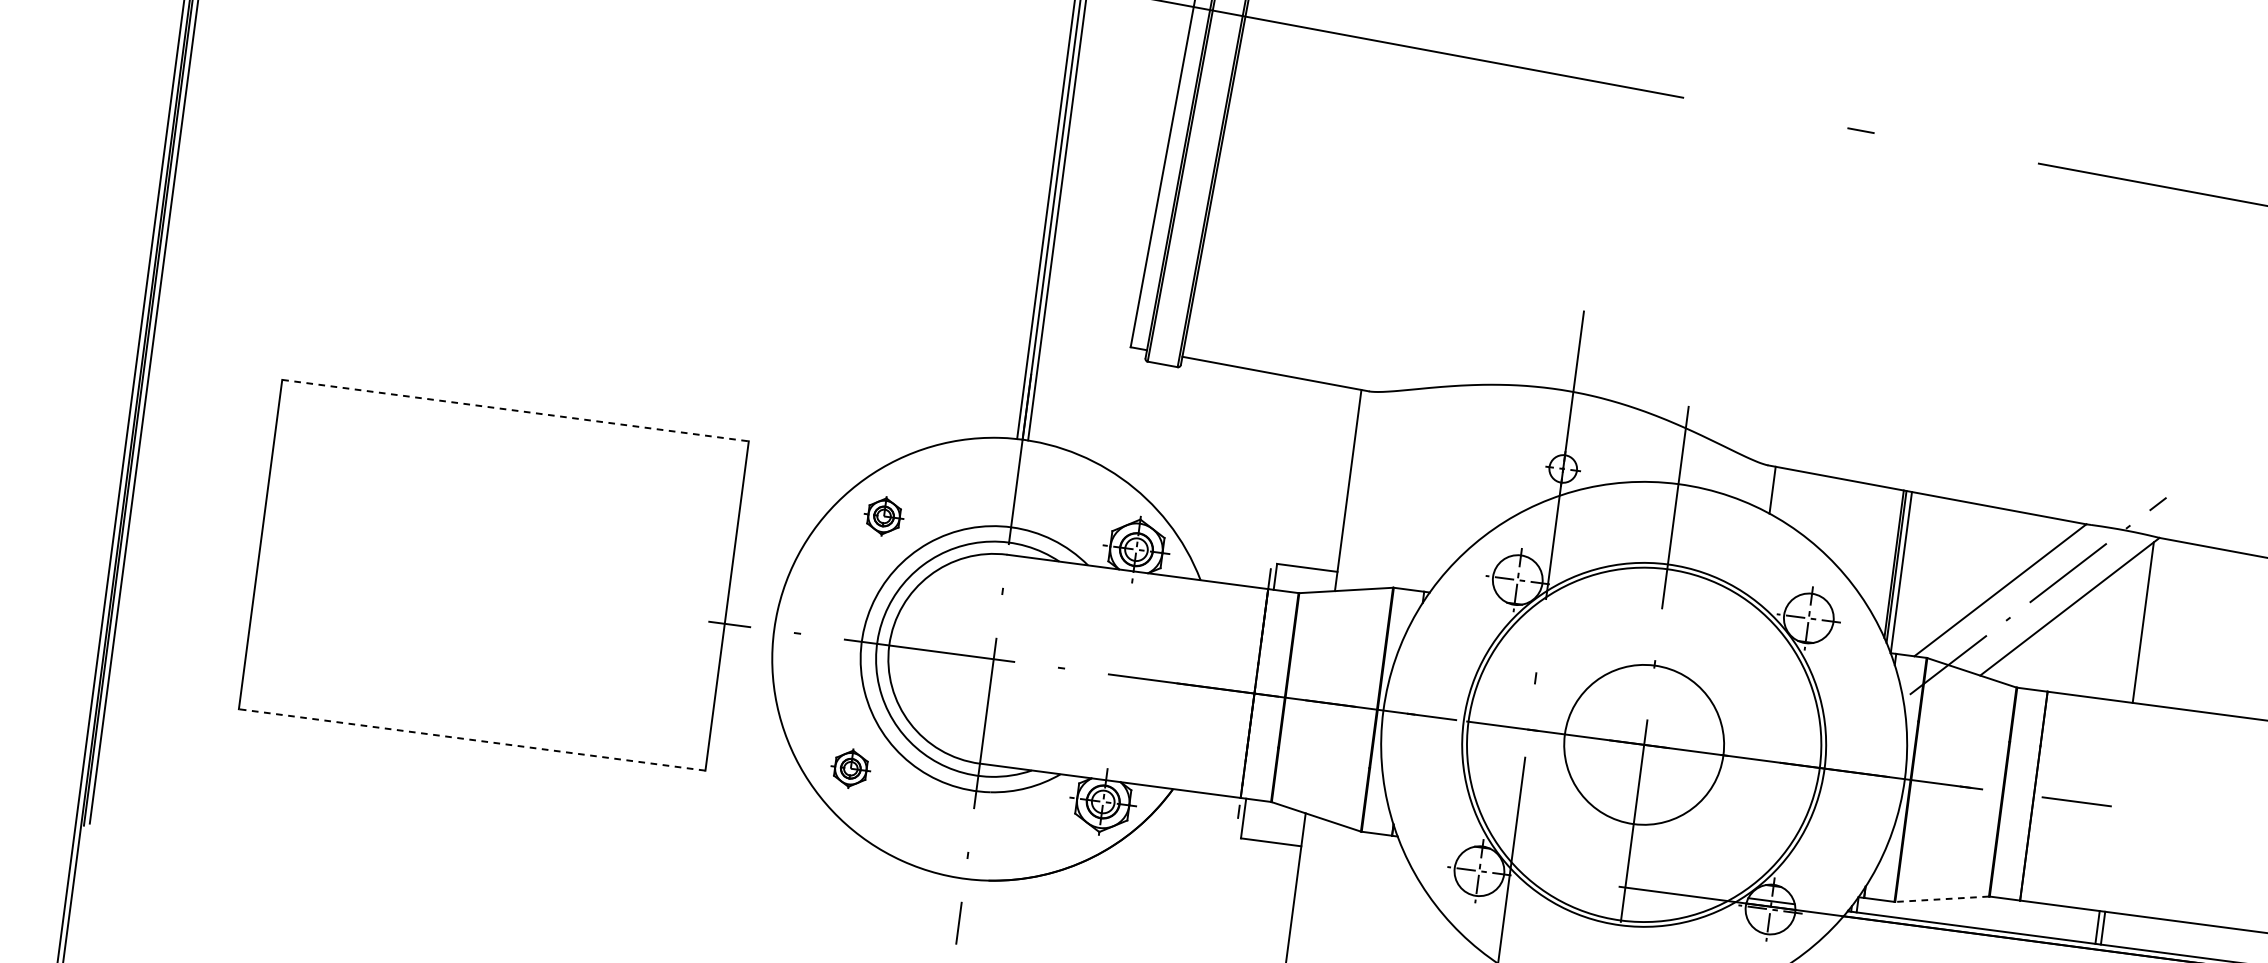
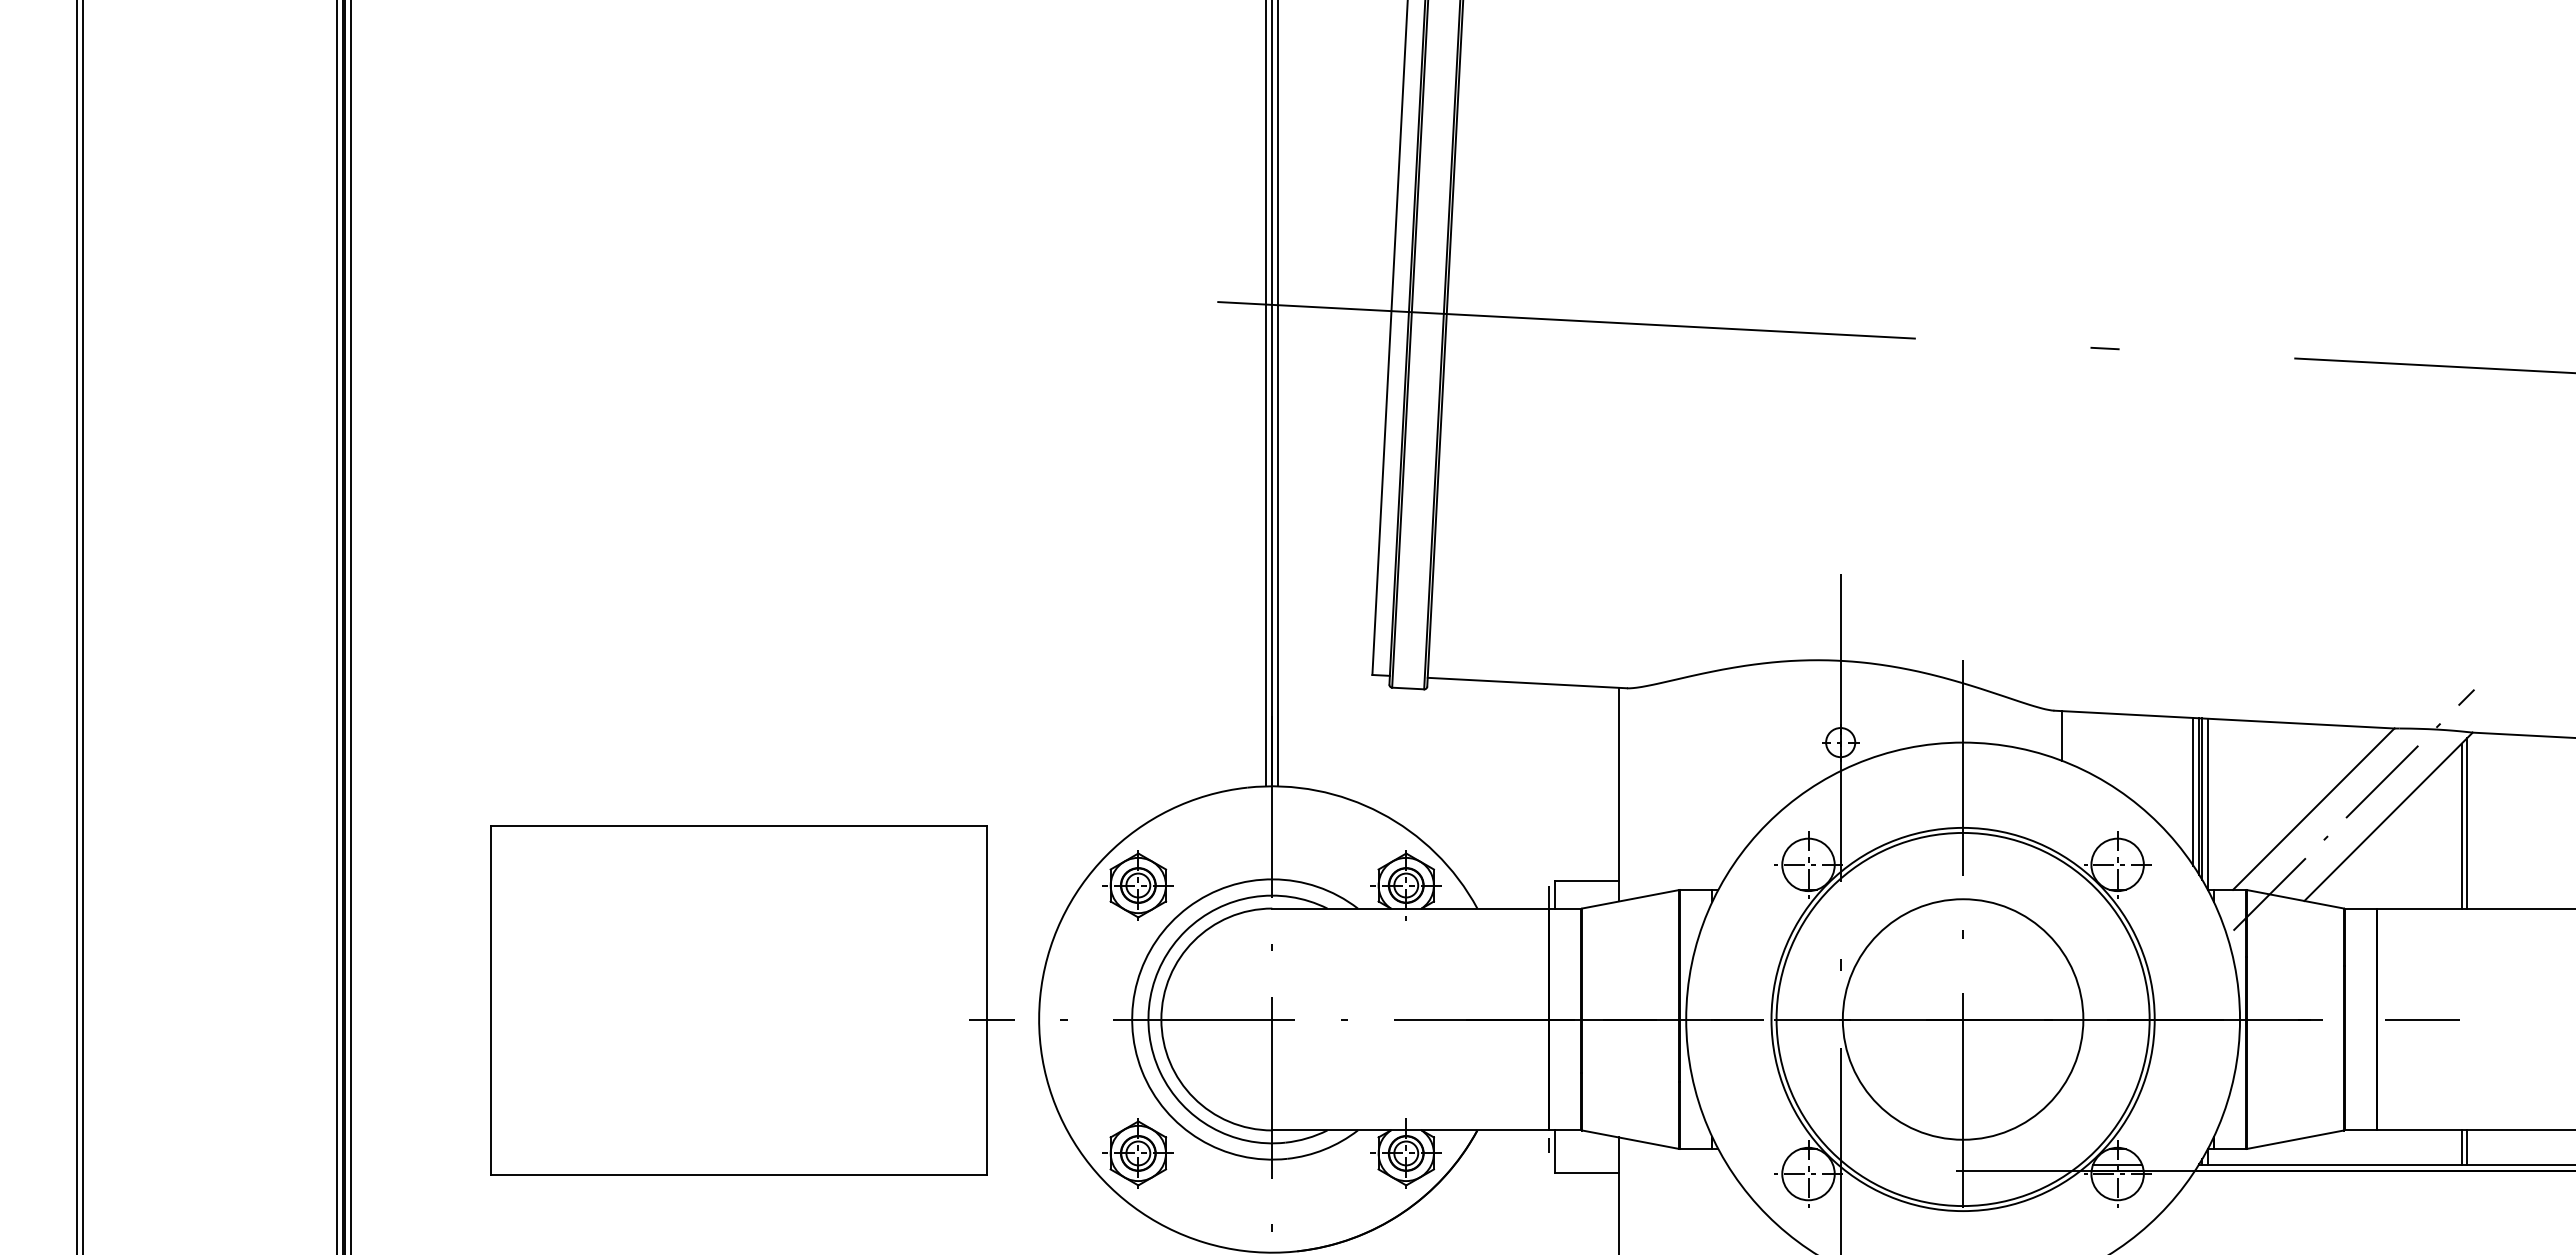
line: (515, 410) -> (738, 825), dashed -> solid
part: (883, 516) -> (1137, 885), size x1.67
line: (1889, 558) -> (2193, 791), added
line: (2137, 623) -> (2461, 825), added
line: (471, 739) -> (738, 1175), dashed -> solid
circle: (1643, 744) -> (1962, 1019), size x1.43
part: (850, 768) -> (1137, 1153), size x1.67
line: (1941, 898) -> (2294, 1139), dashed -> solid

